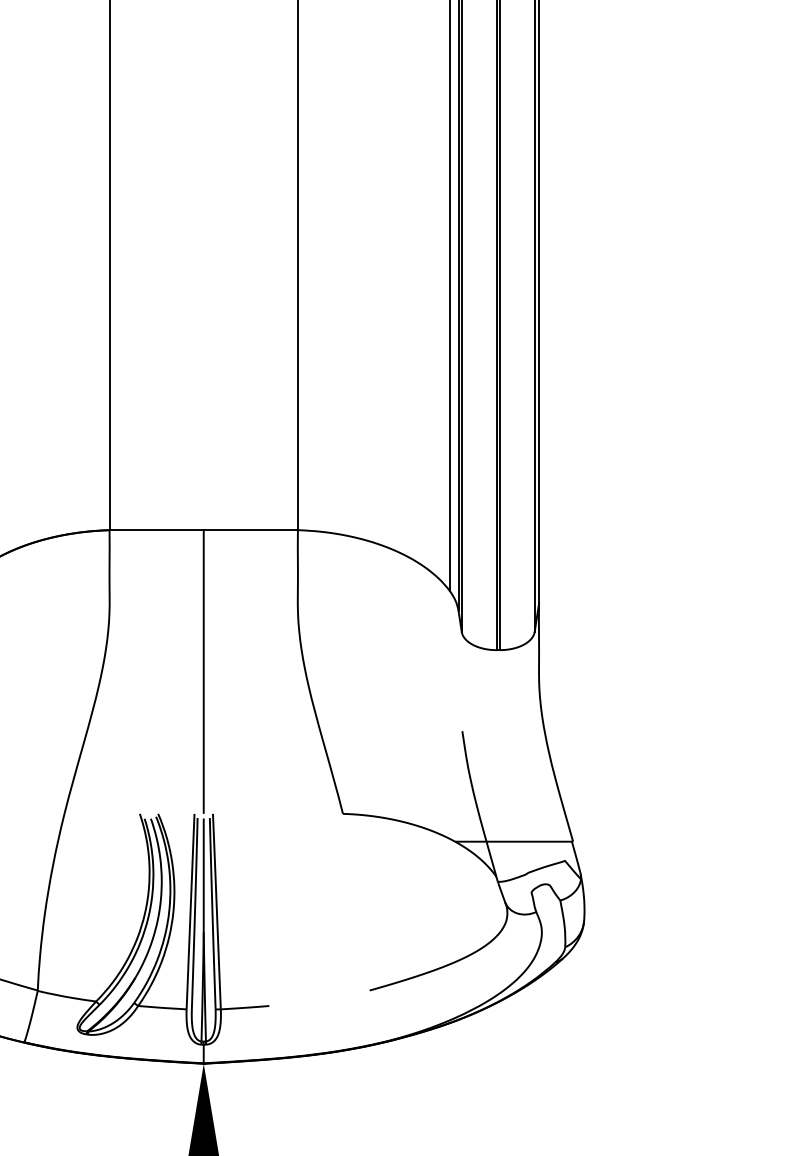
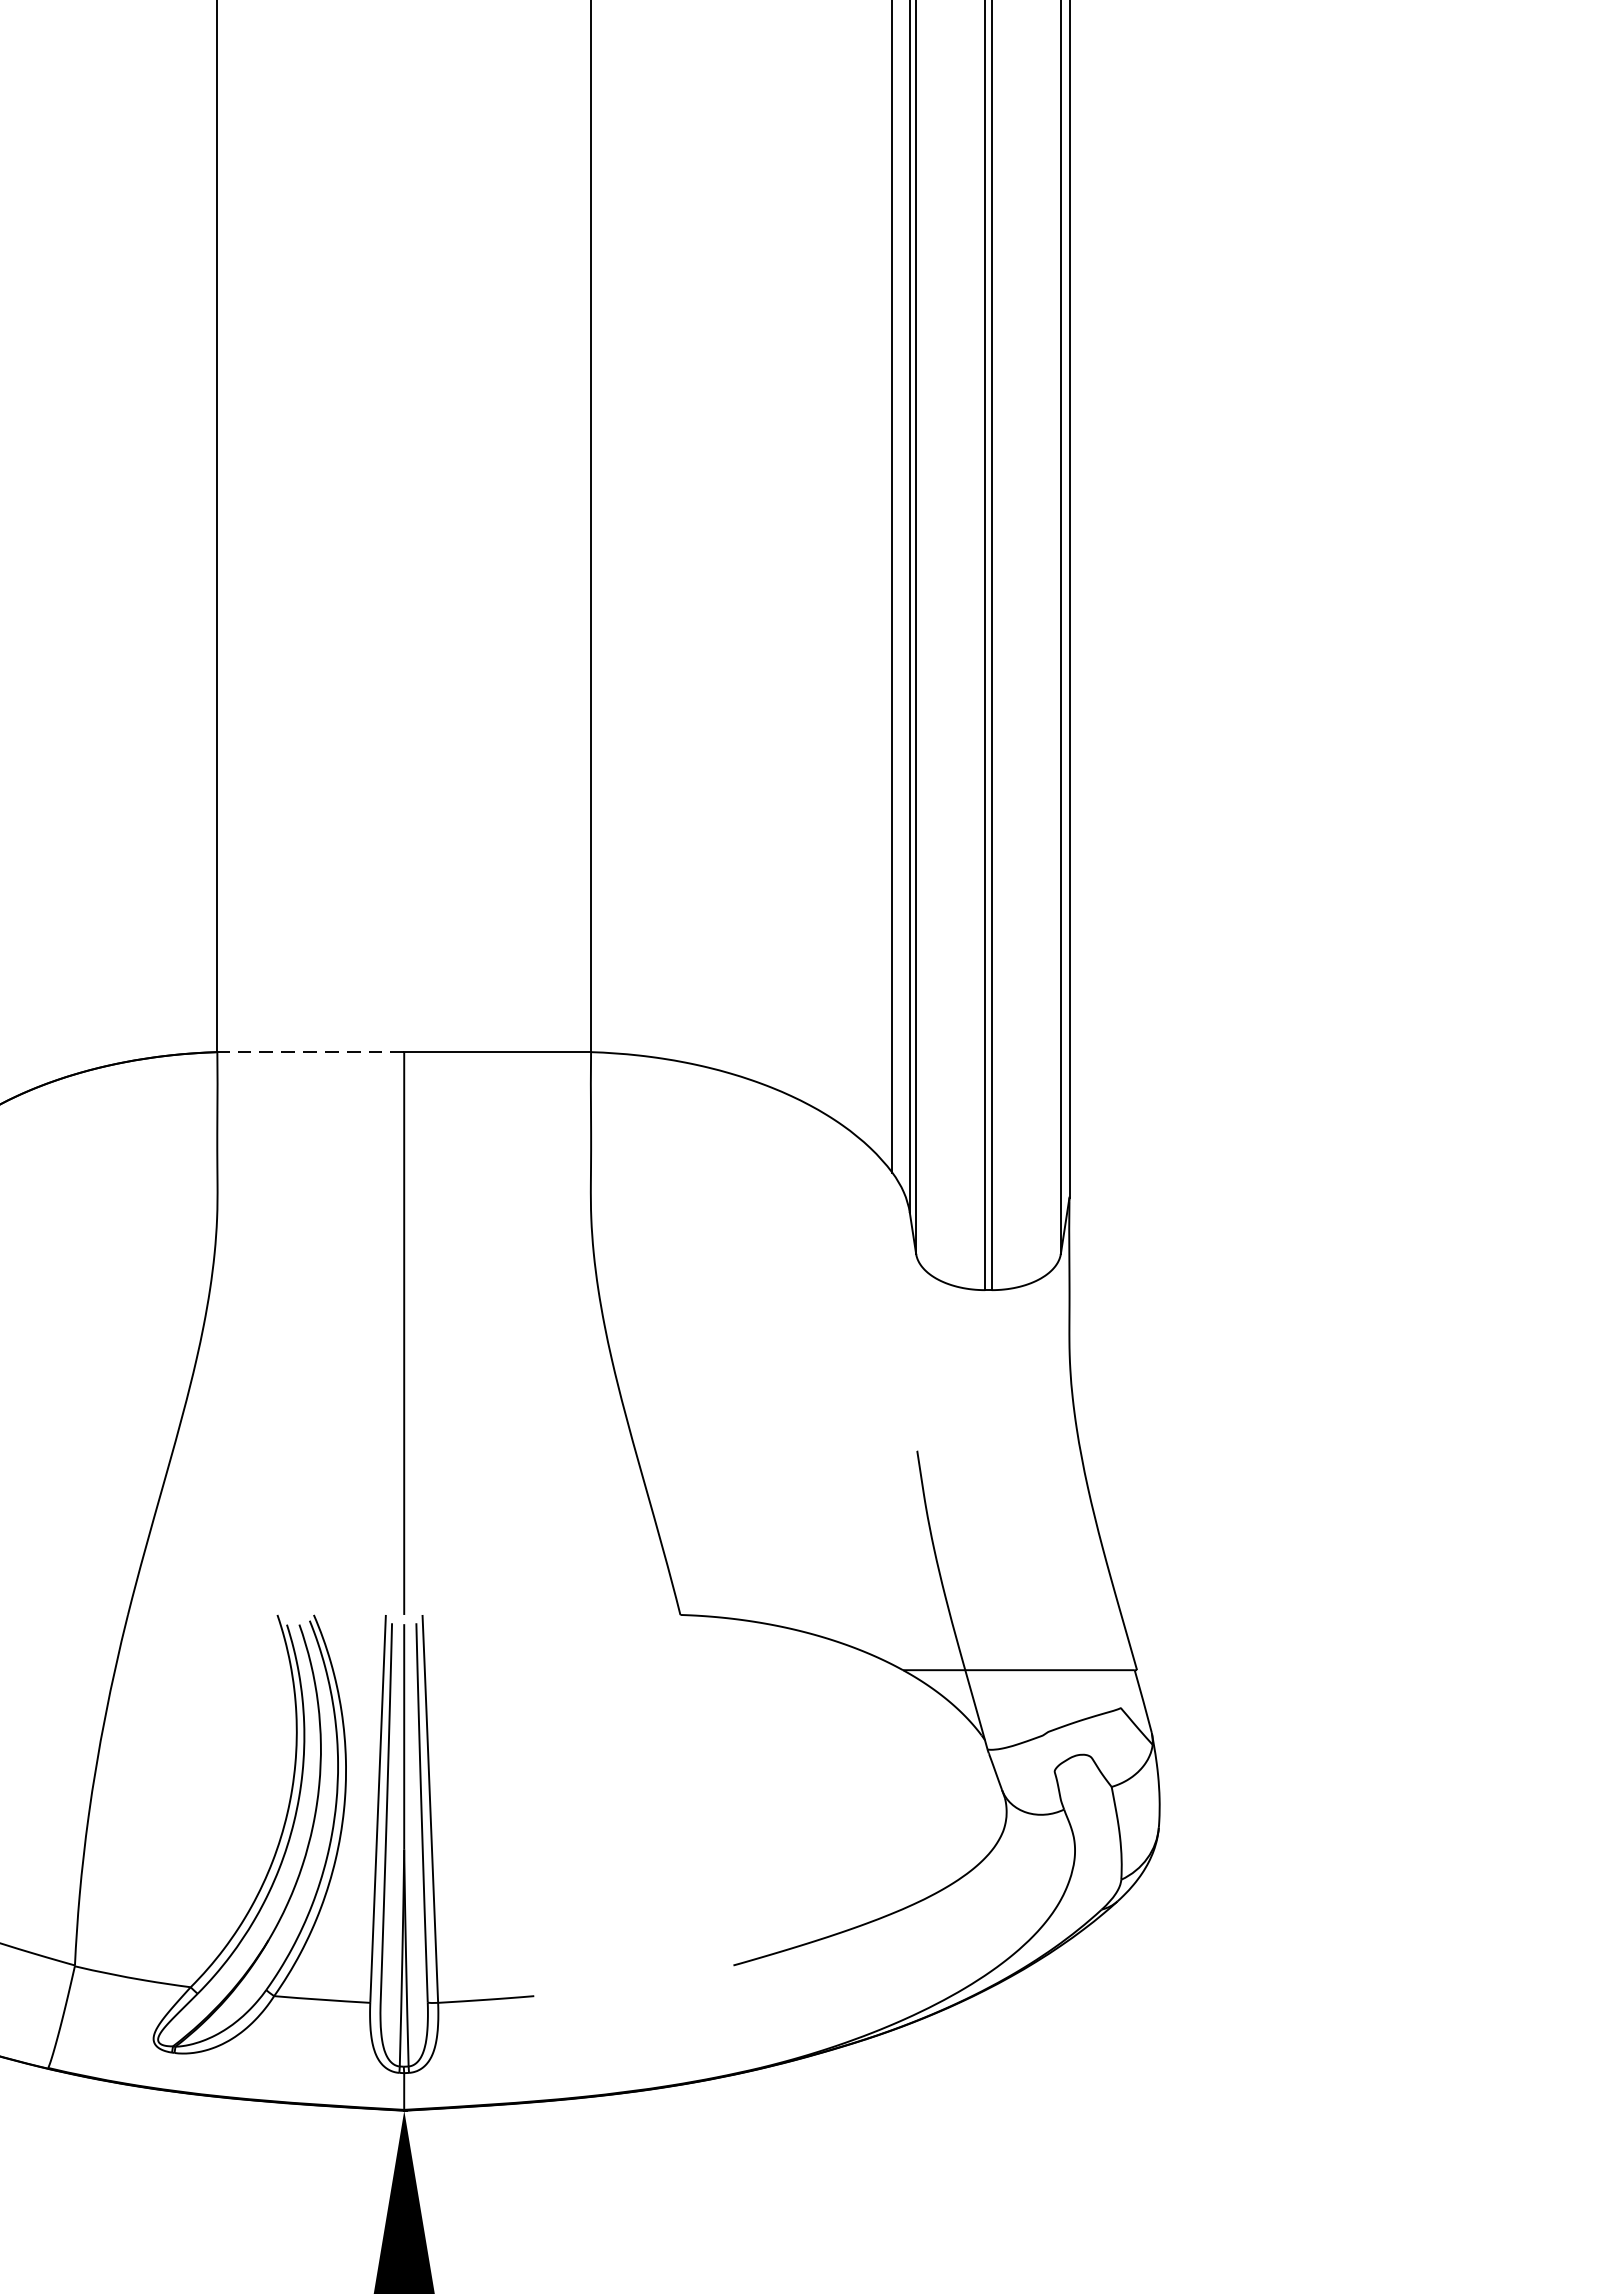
line: (156, 530) -> (310, 1052), solid -> dashed

